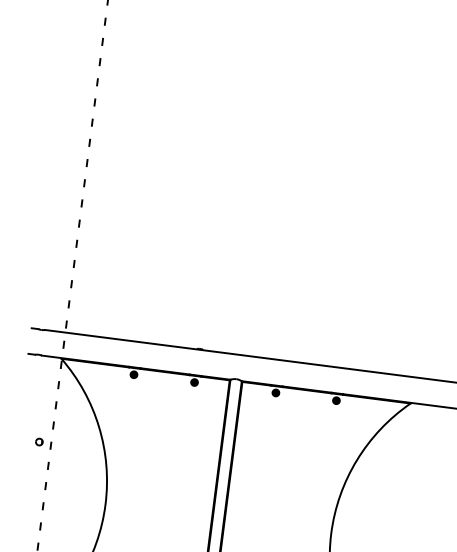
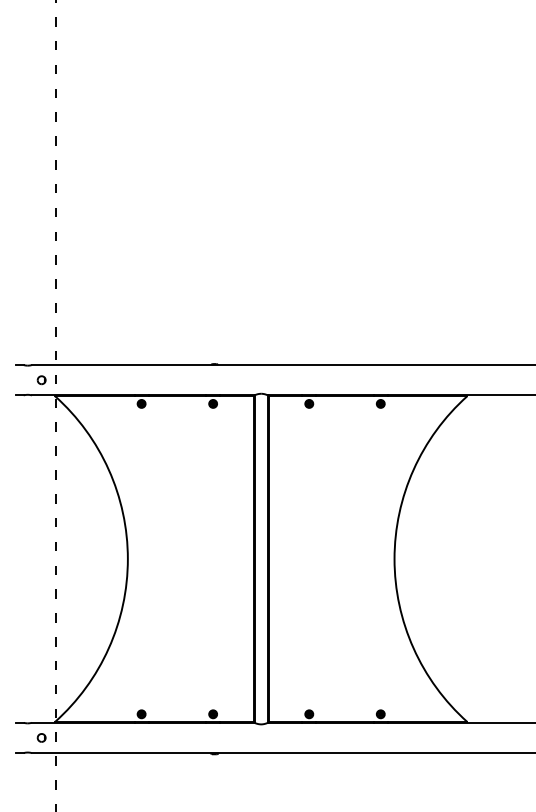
part: (39, 442) -> (41, 380), moved

